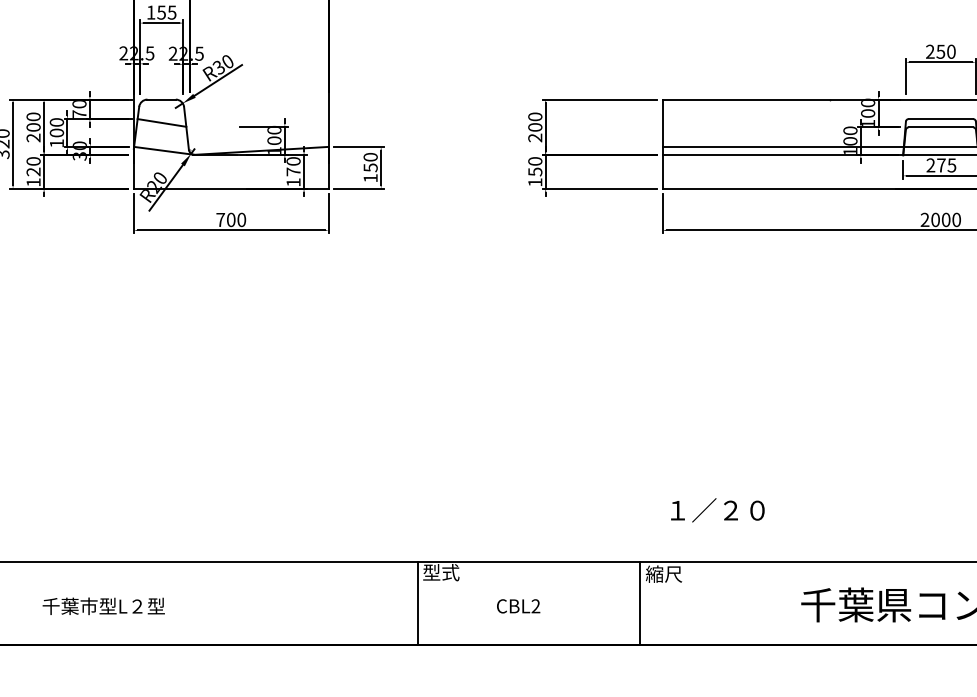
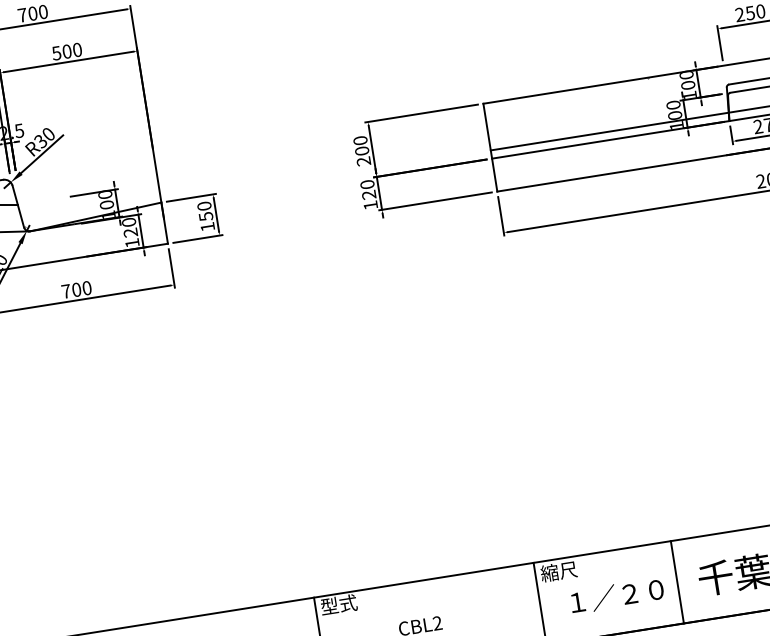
text: (293, 171) -> (130, 232), 170 -> 120
text: (535, 171) -> (369, 194), 150 -> 120
text: (717, 510) -> (616, 596), moved
line: (779, 603) -> (677, 582), added

